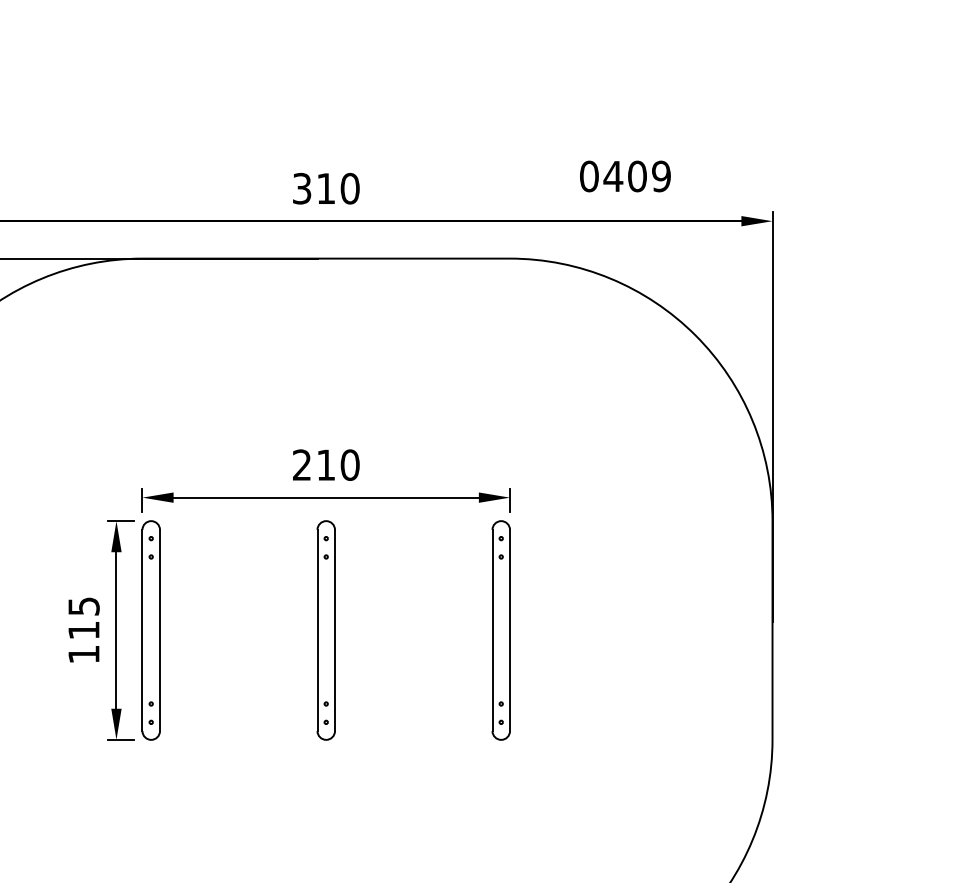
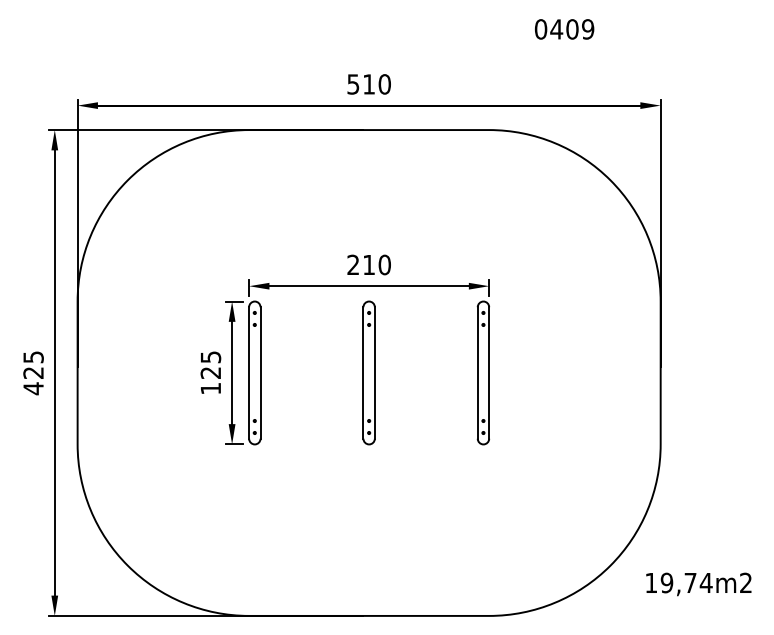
text: (625, 176) -> (564, 29), moved
text: (302, 188) -> (353, 84), 310 -> 510
text: (83, 629) -> (210, 372), 115 -> 125

